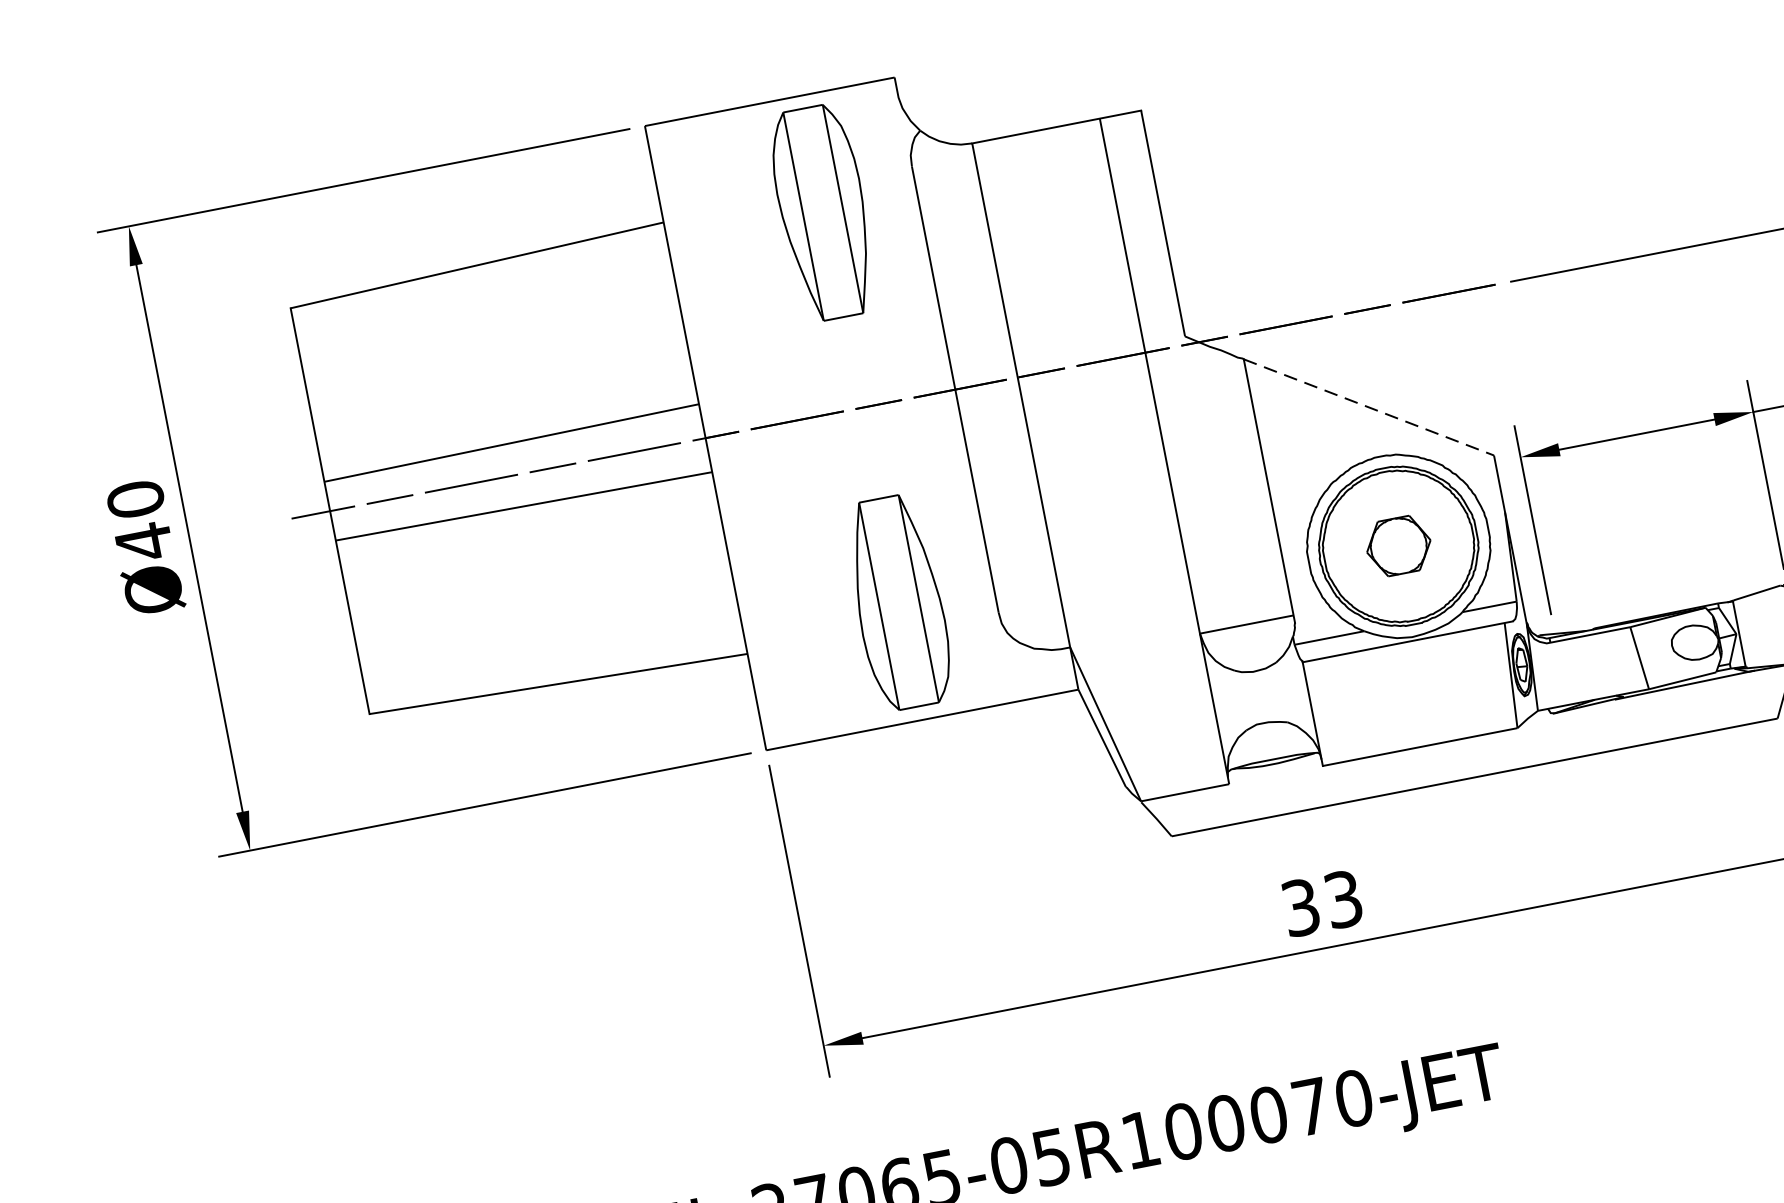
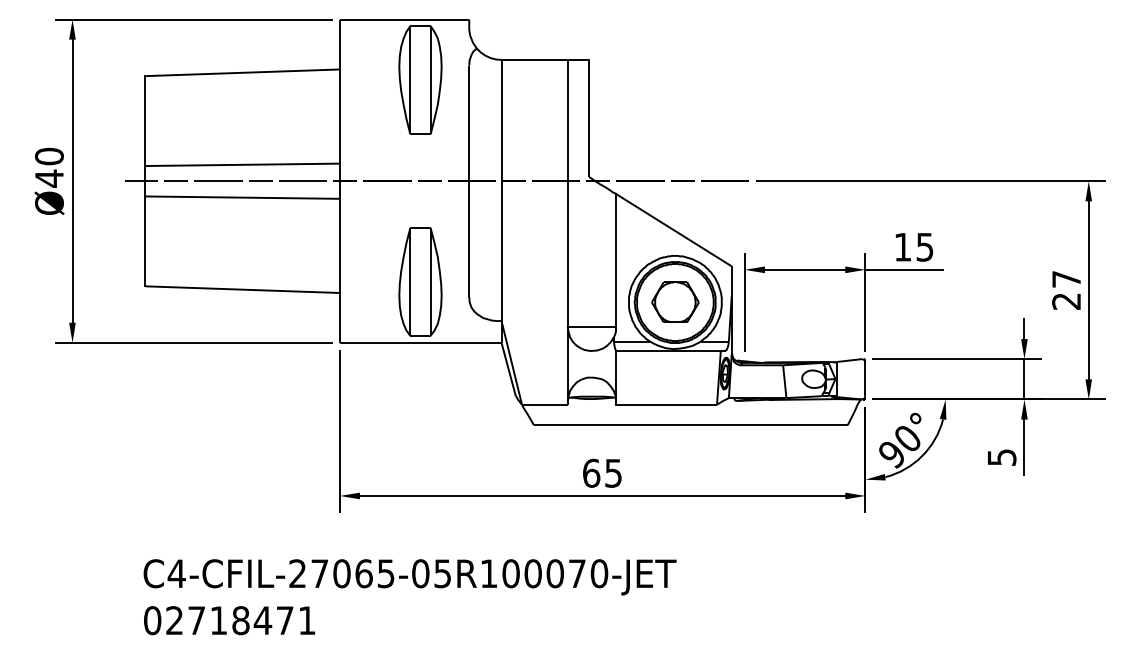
line: (1370, 407) -> (674, 230), dashed -> solid
part: (1398, 546) -> (675, 302), size x1.43
text: (1321, 901) -> (602, 472), 33 -> 65

